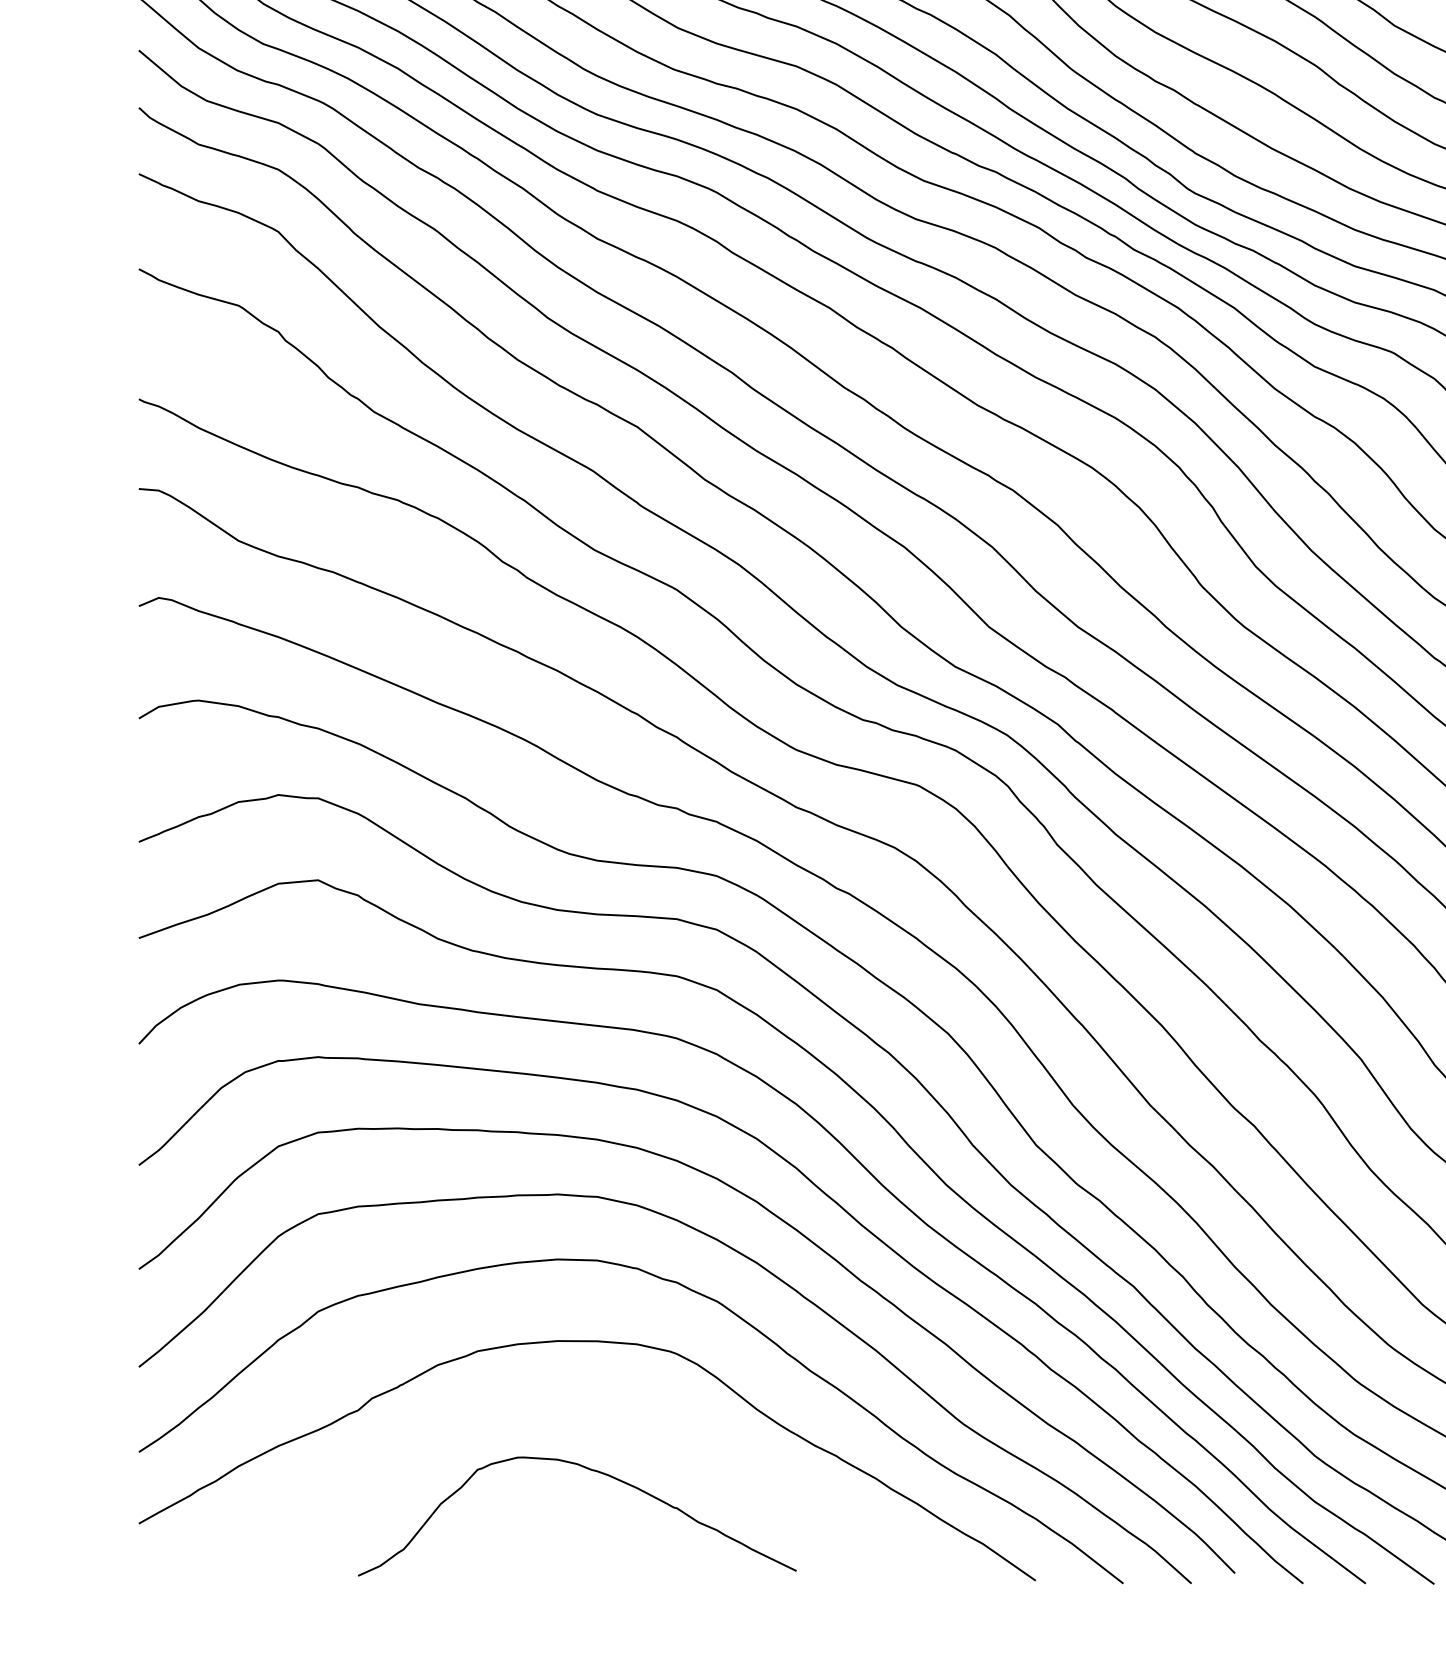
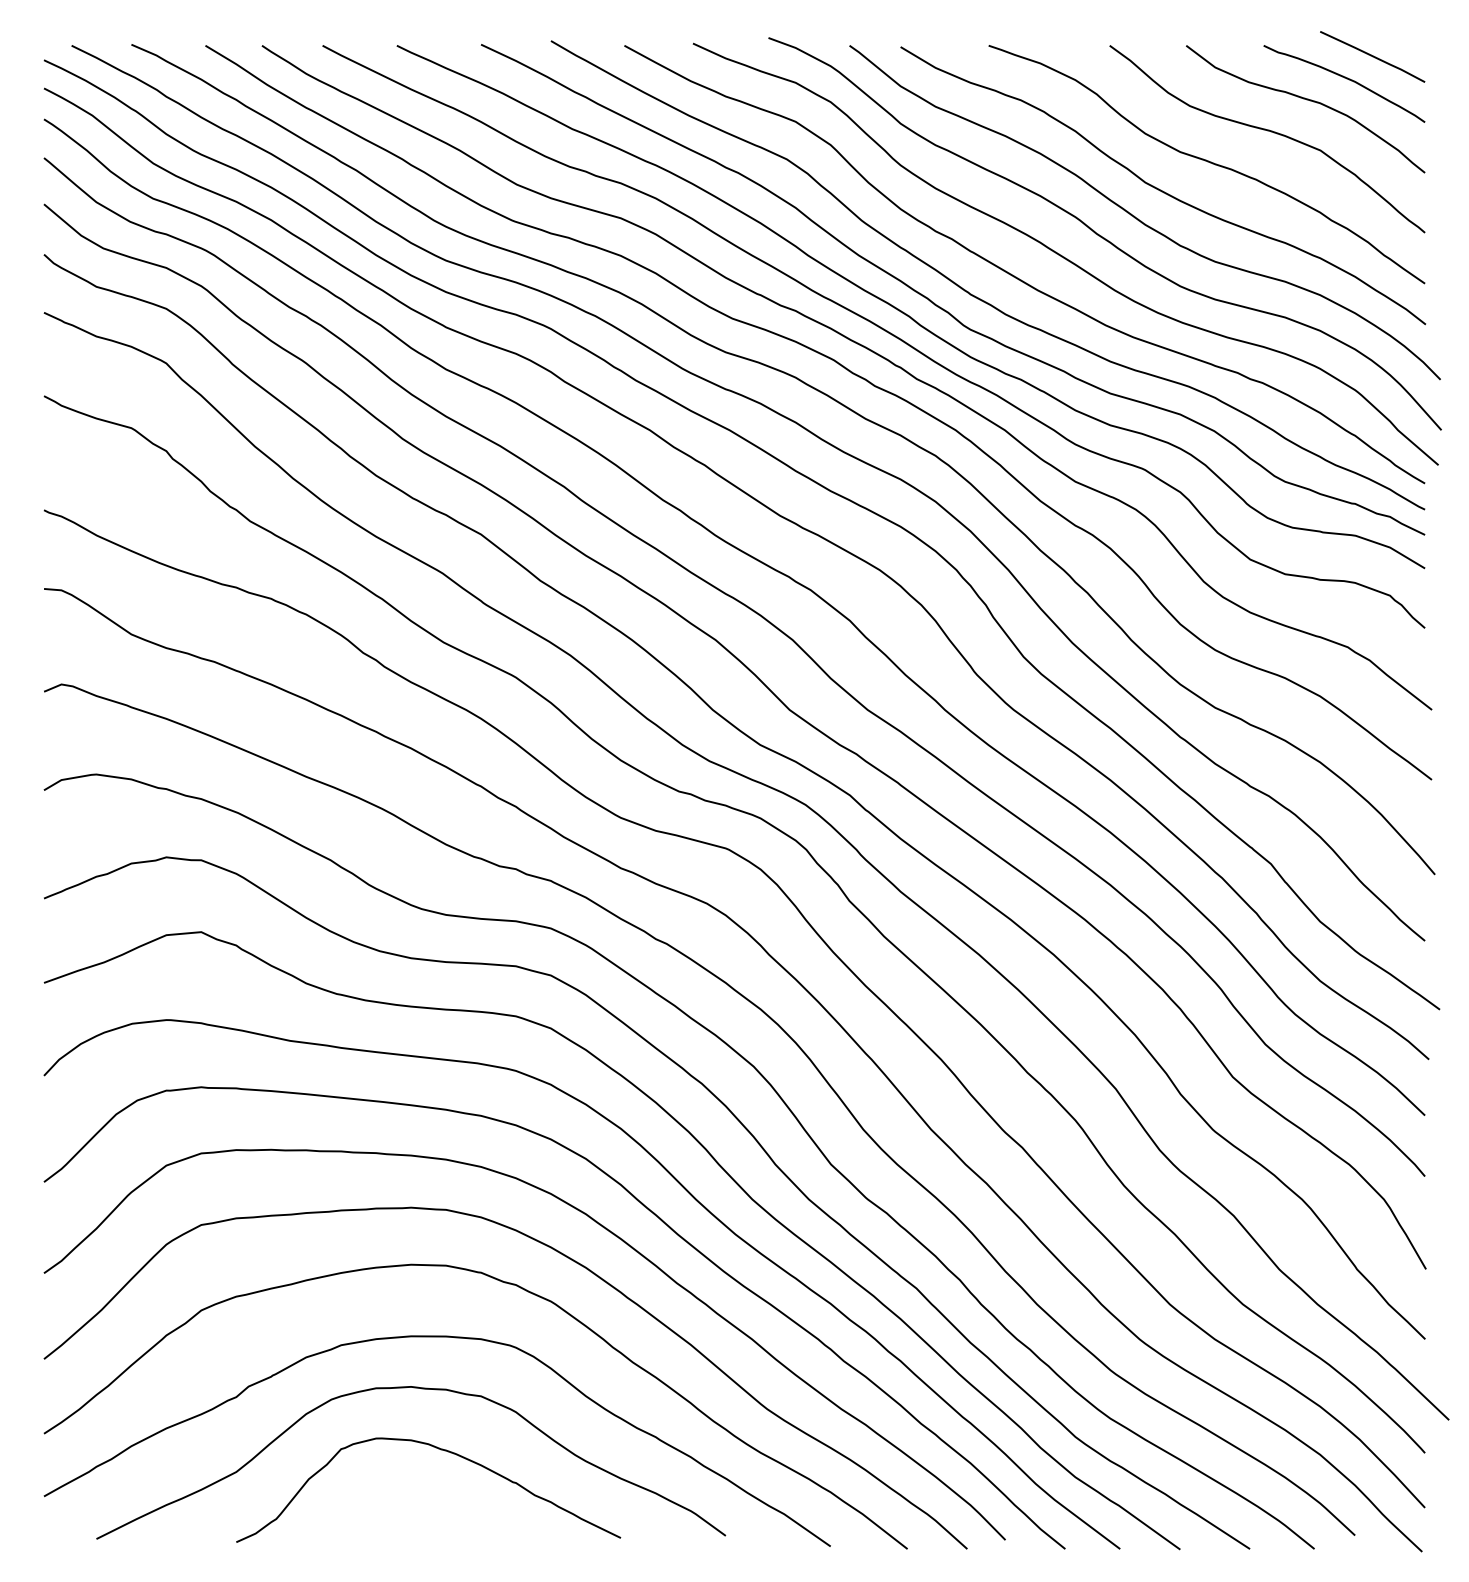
curve: (569, 1401) -> (421, 1389), added

